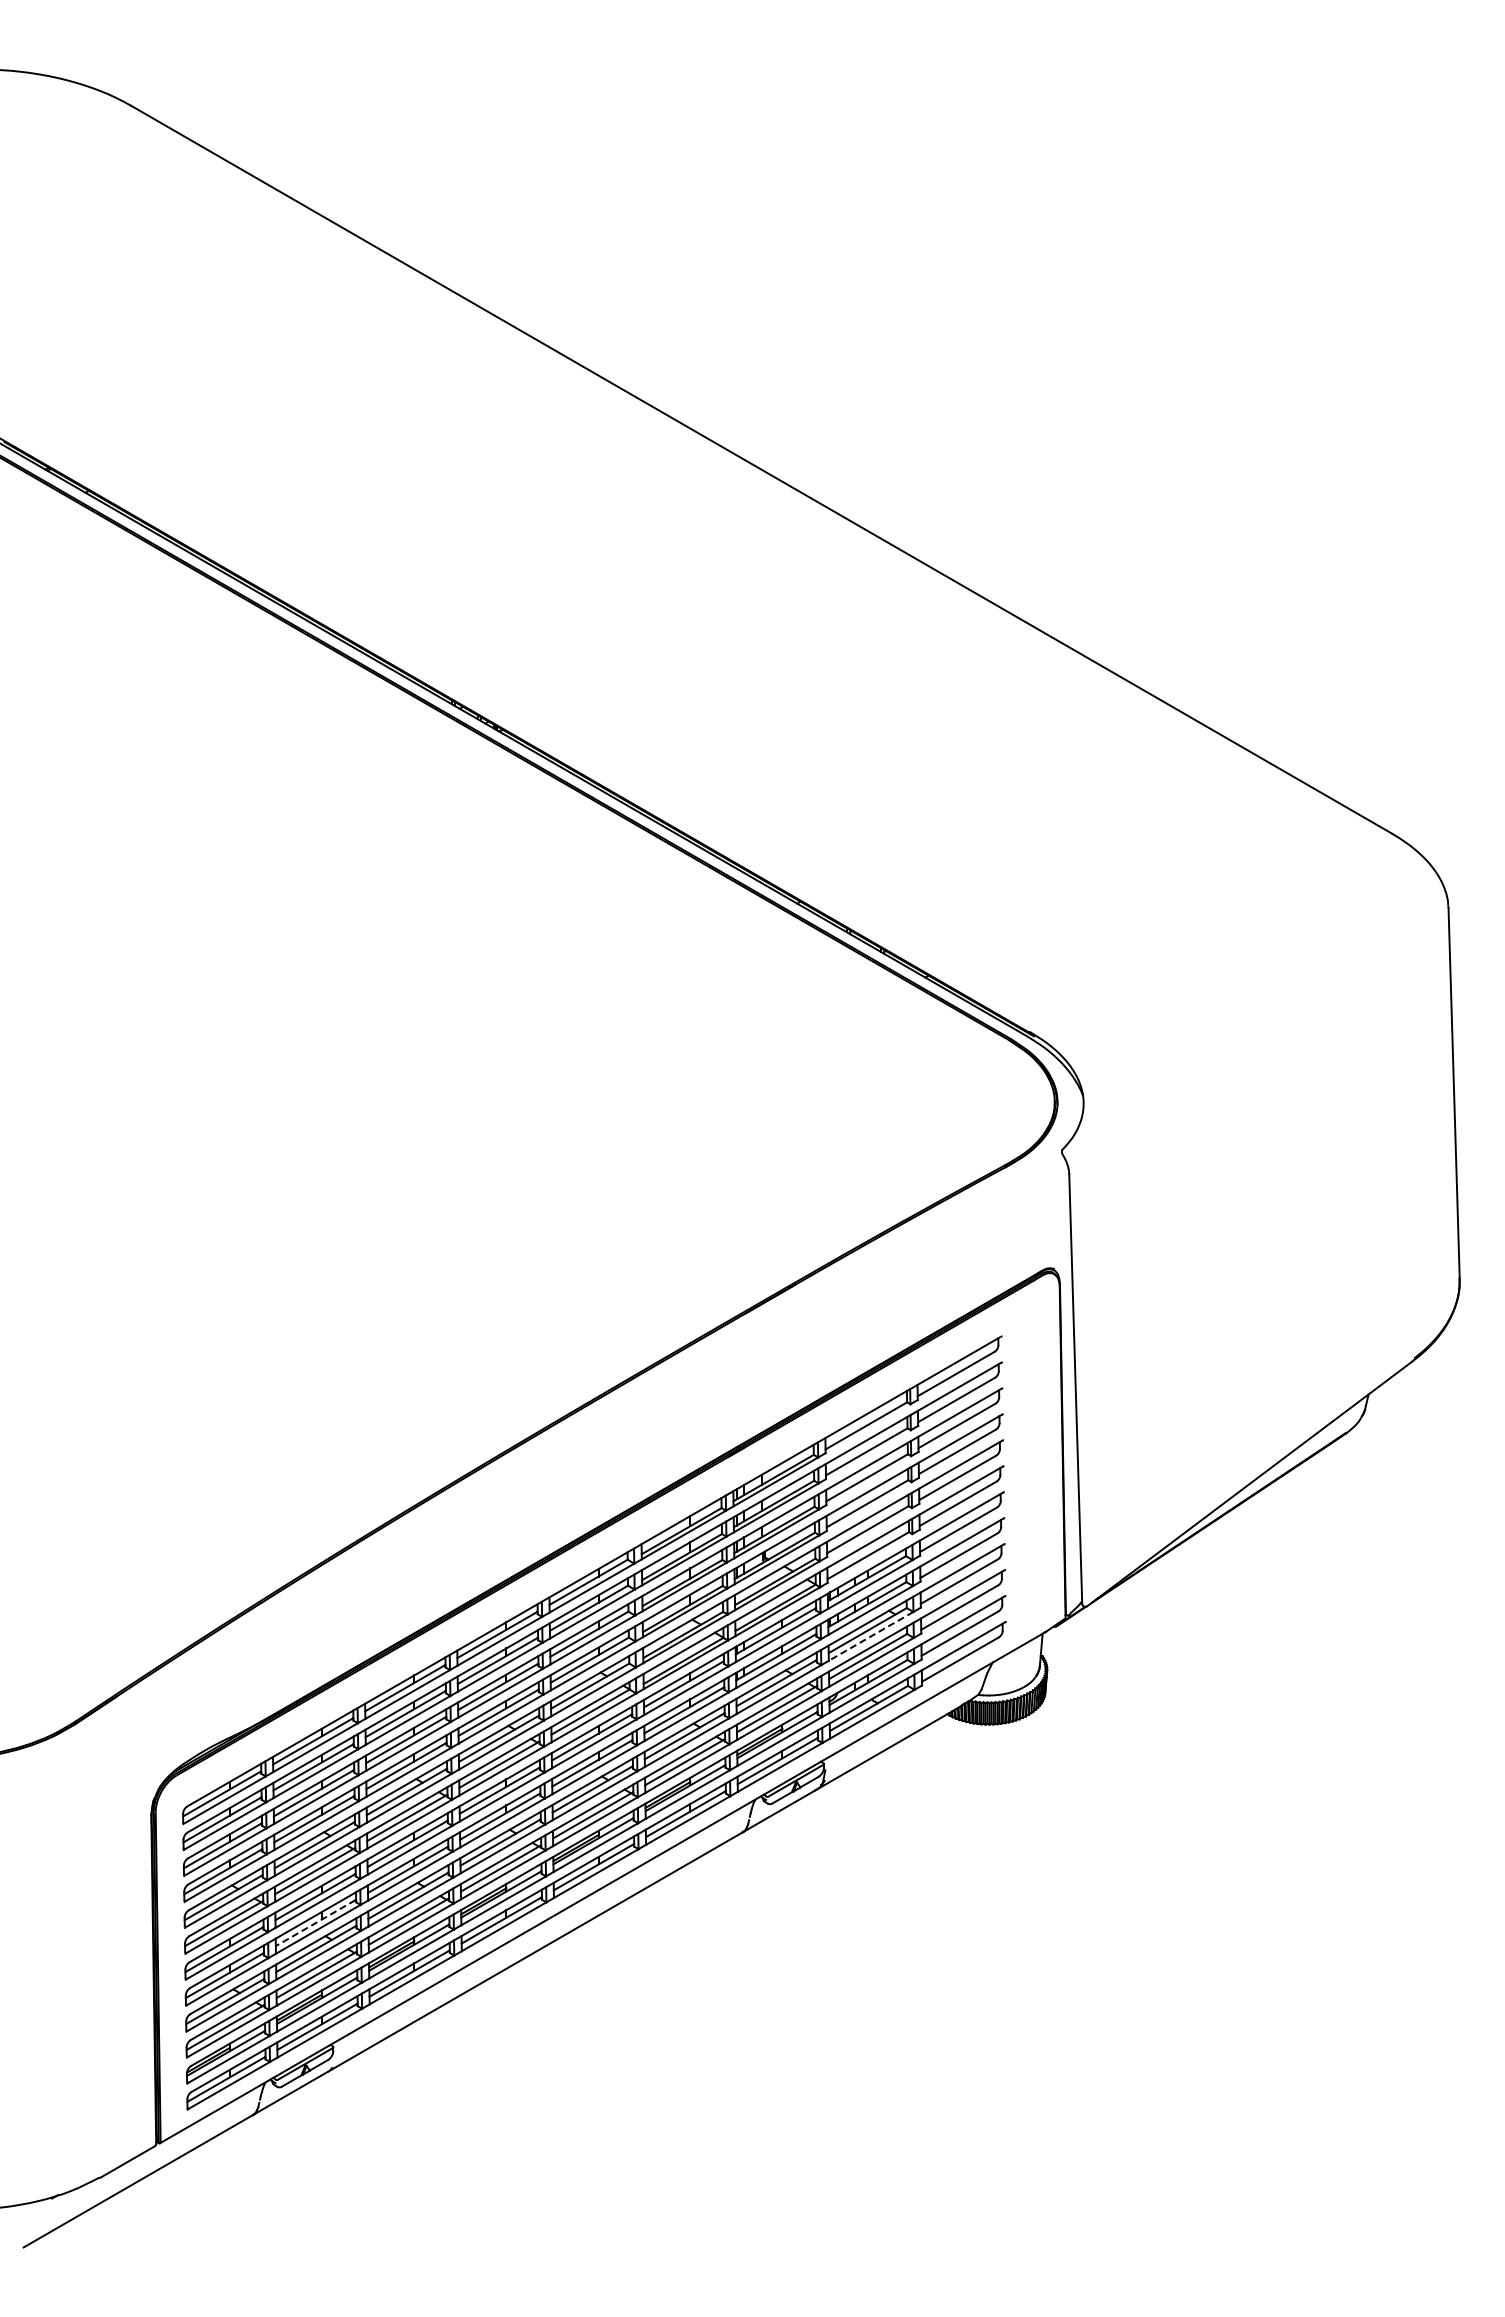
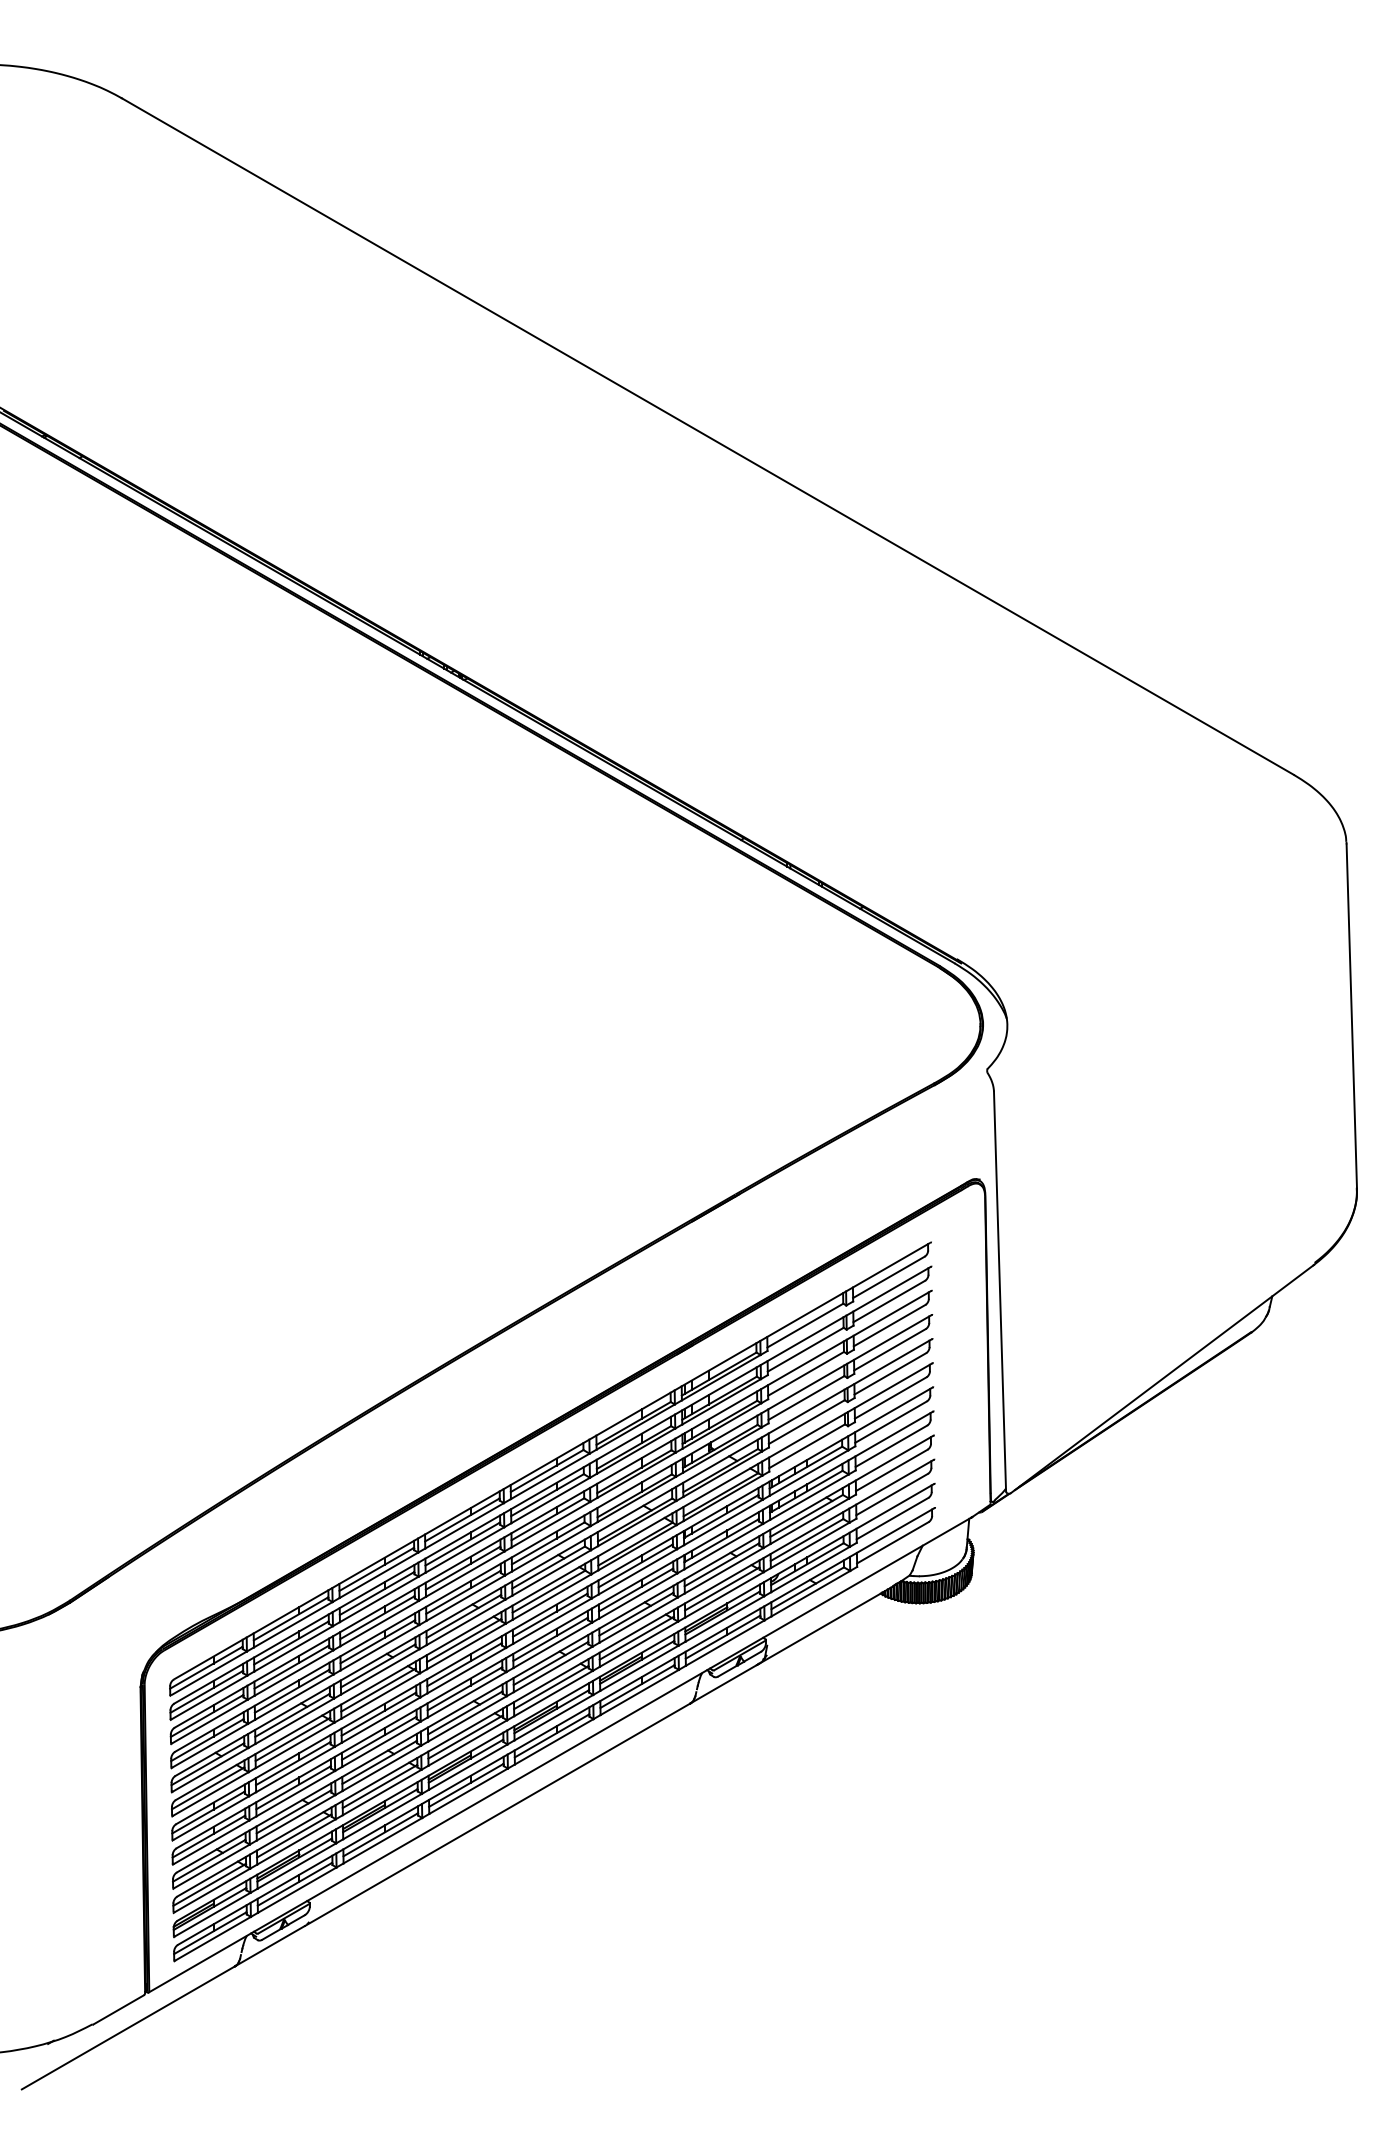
line: (871, 1636) -> (810, 1521), dashed -> solid
line: (315, 1923) -> (293, 1788), dashed -> solid

